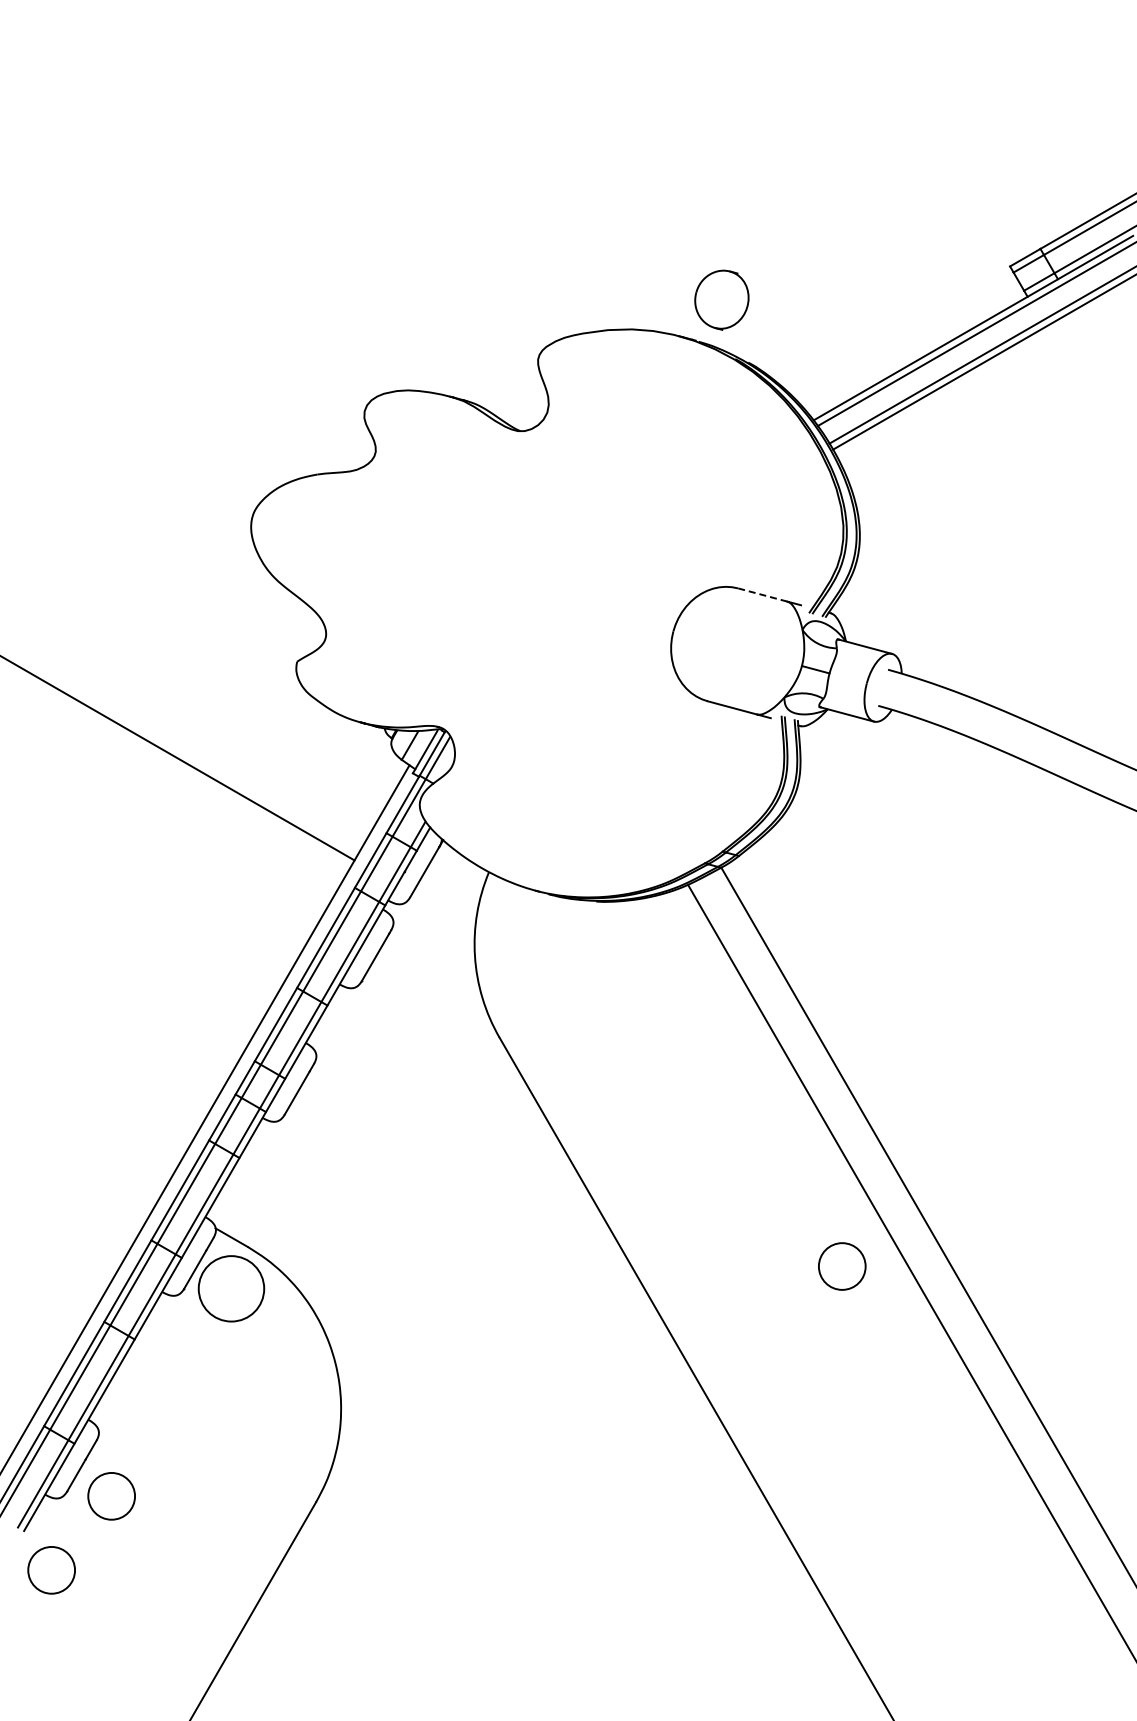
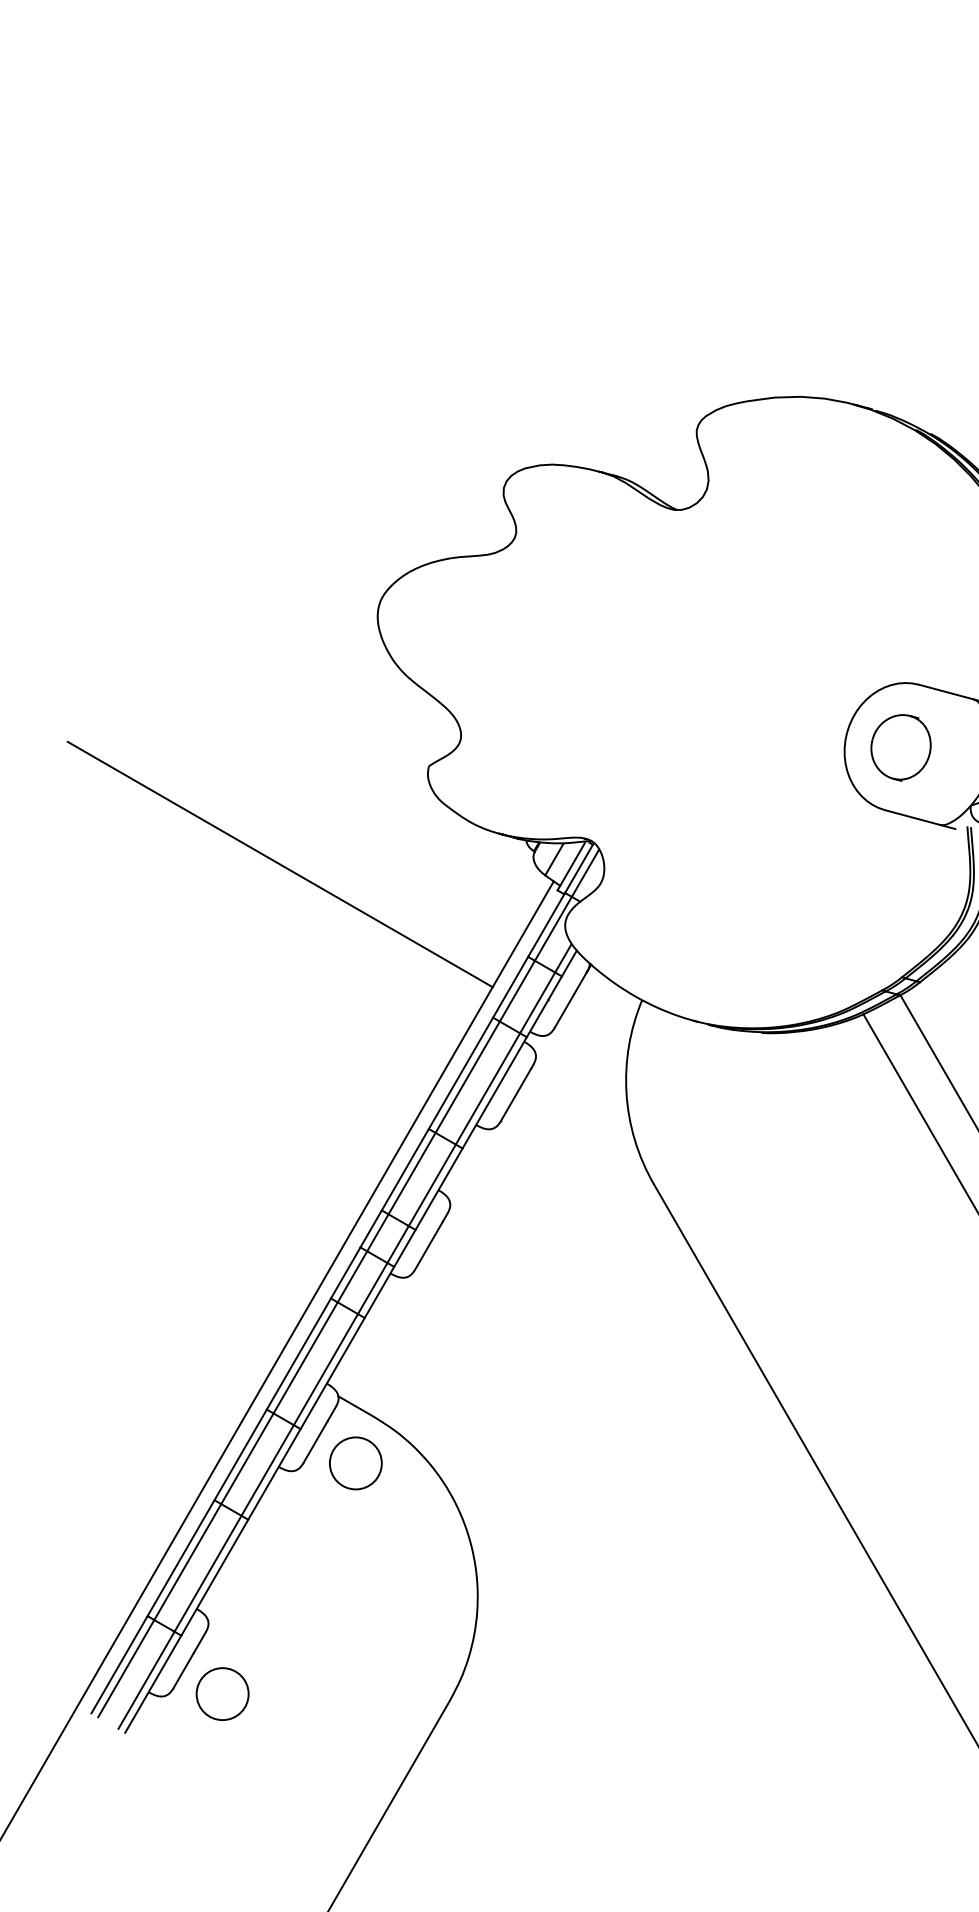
part: (721, 299) -> (900, 747), moved
line: (762, 594) -> (946, 691), dashed -> solid
circle: (231, 1288) -> (355, 1463), size x0.71
circle: (51, 1570) -> (155, 1776), removed

